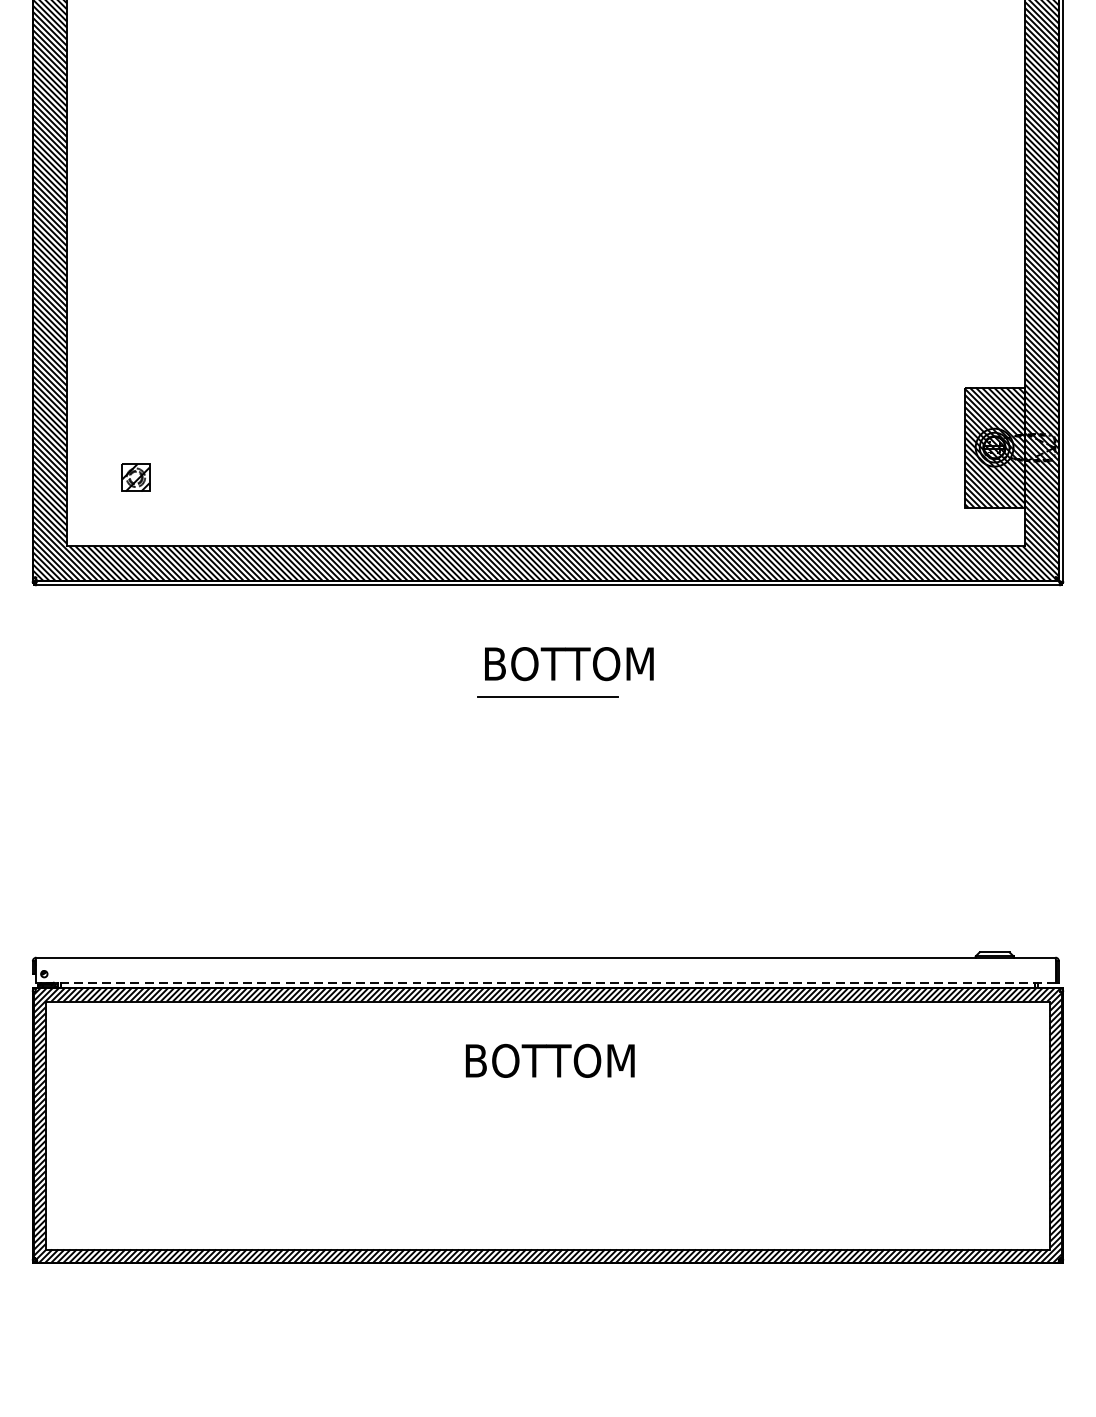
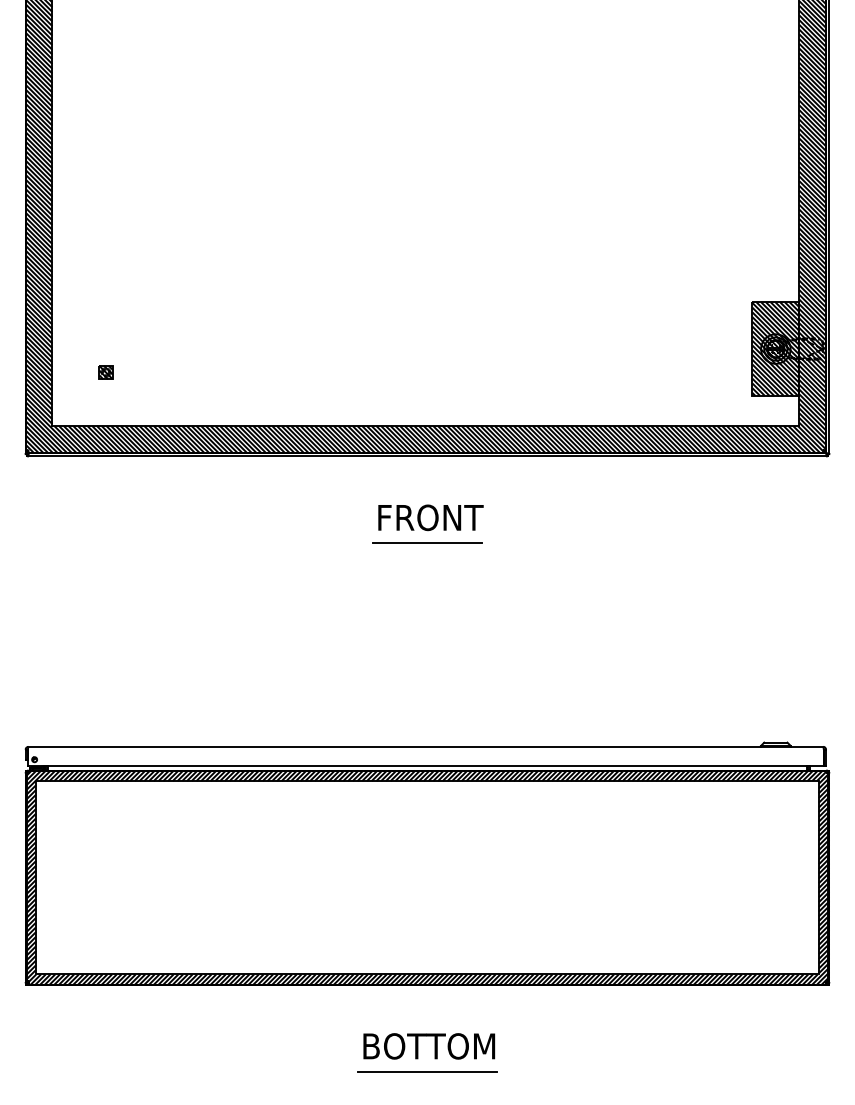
part: (135, 477) -> (105, 372), size x0.62
text: (571, 663) -> (445, 517), BOTTOM -> FRONT
line: (545, 982) -> (425, 766), dashed -> solid
text: (550, 1061) -> (429, 1046), moved
line: (548, 1373) -> (427, 1071), added

